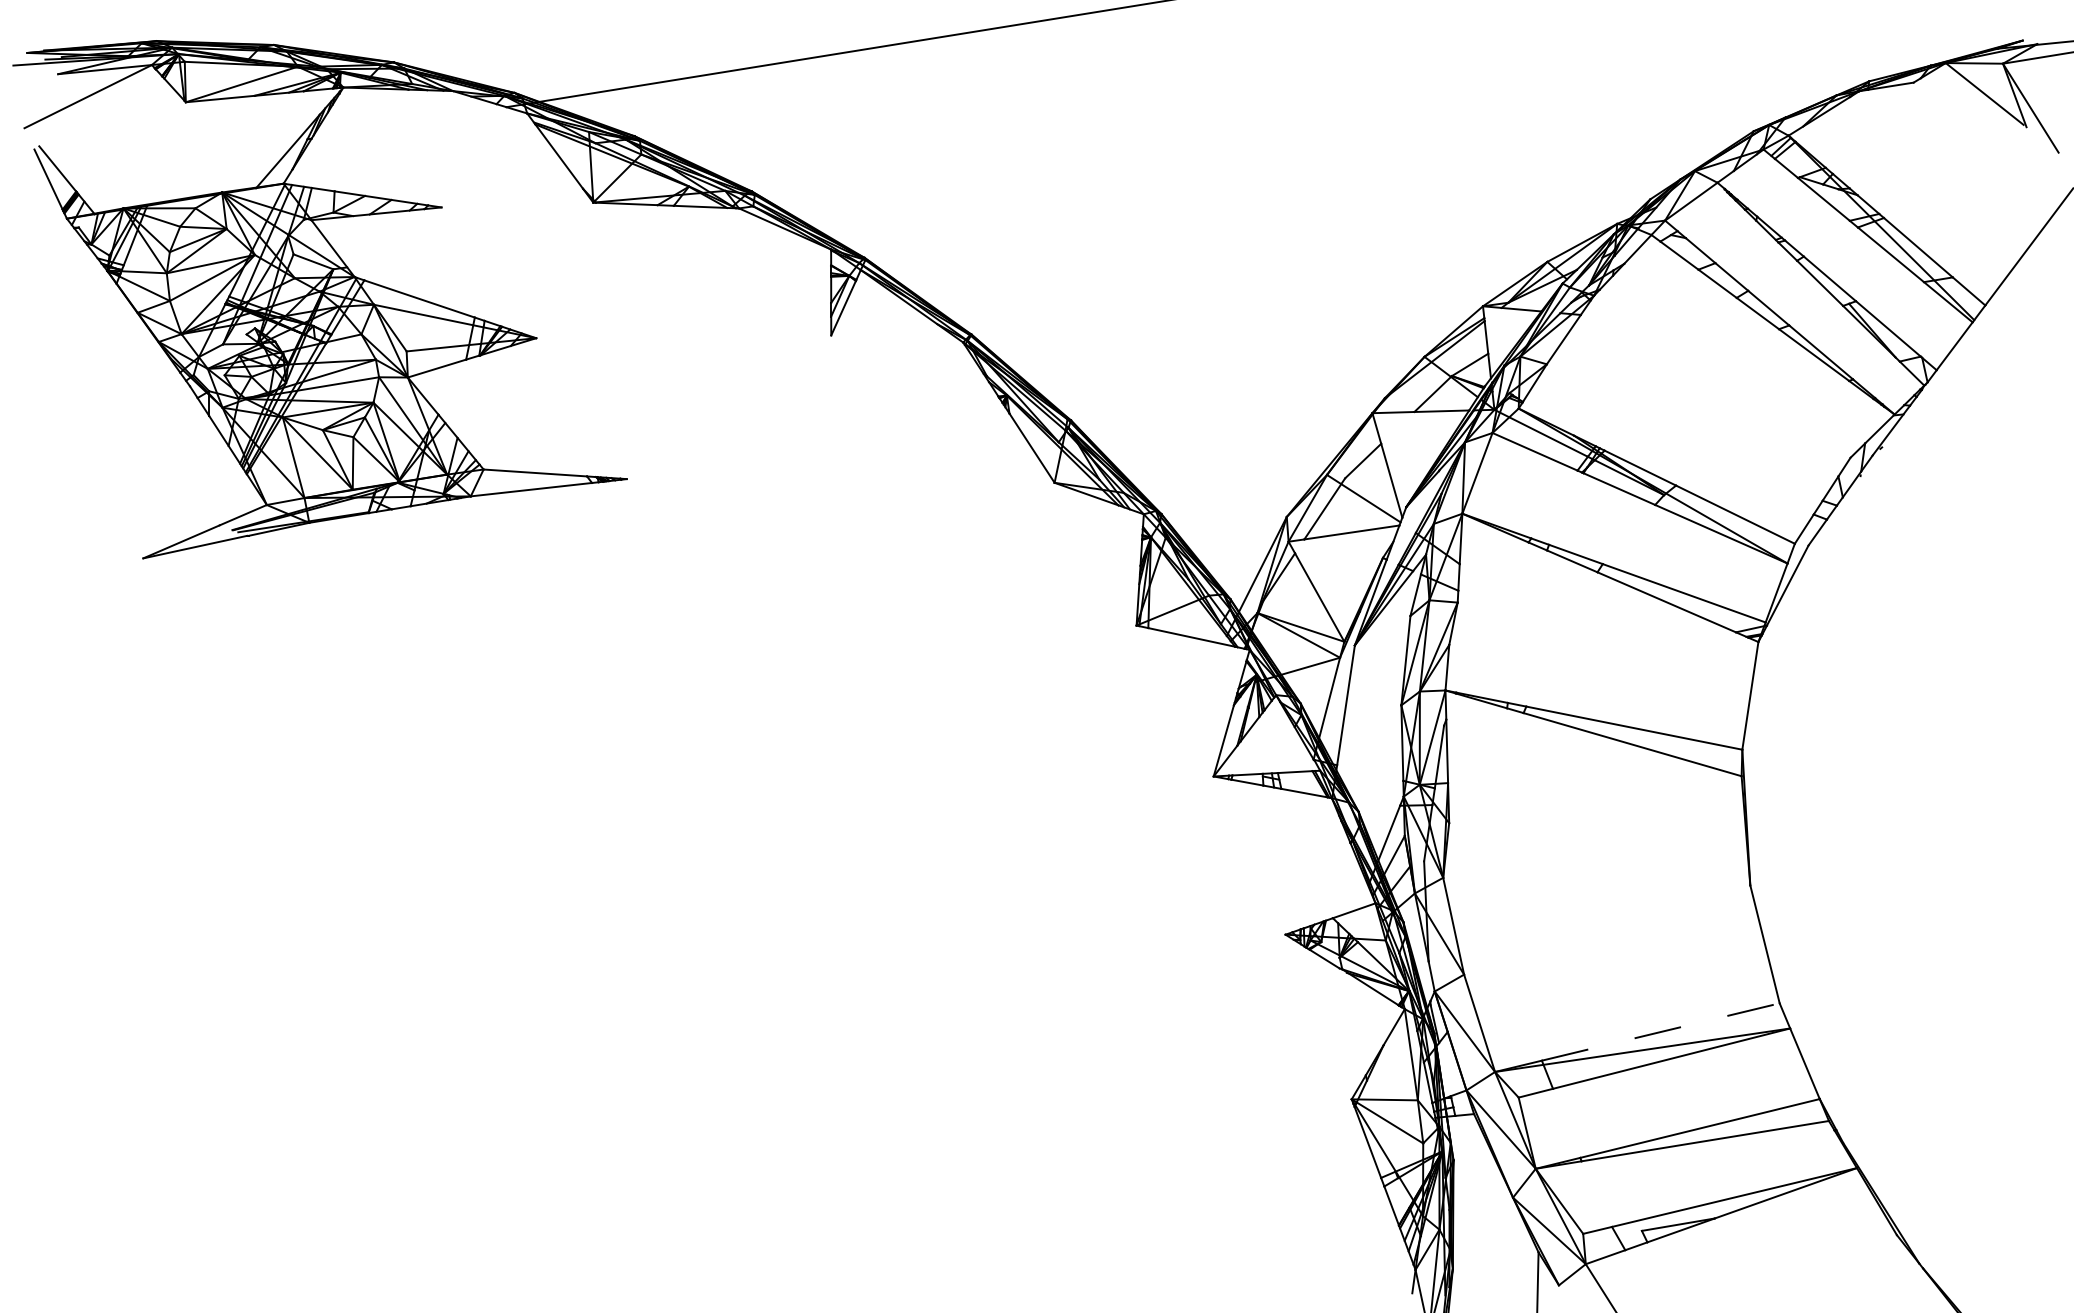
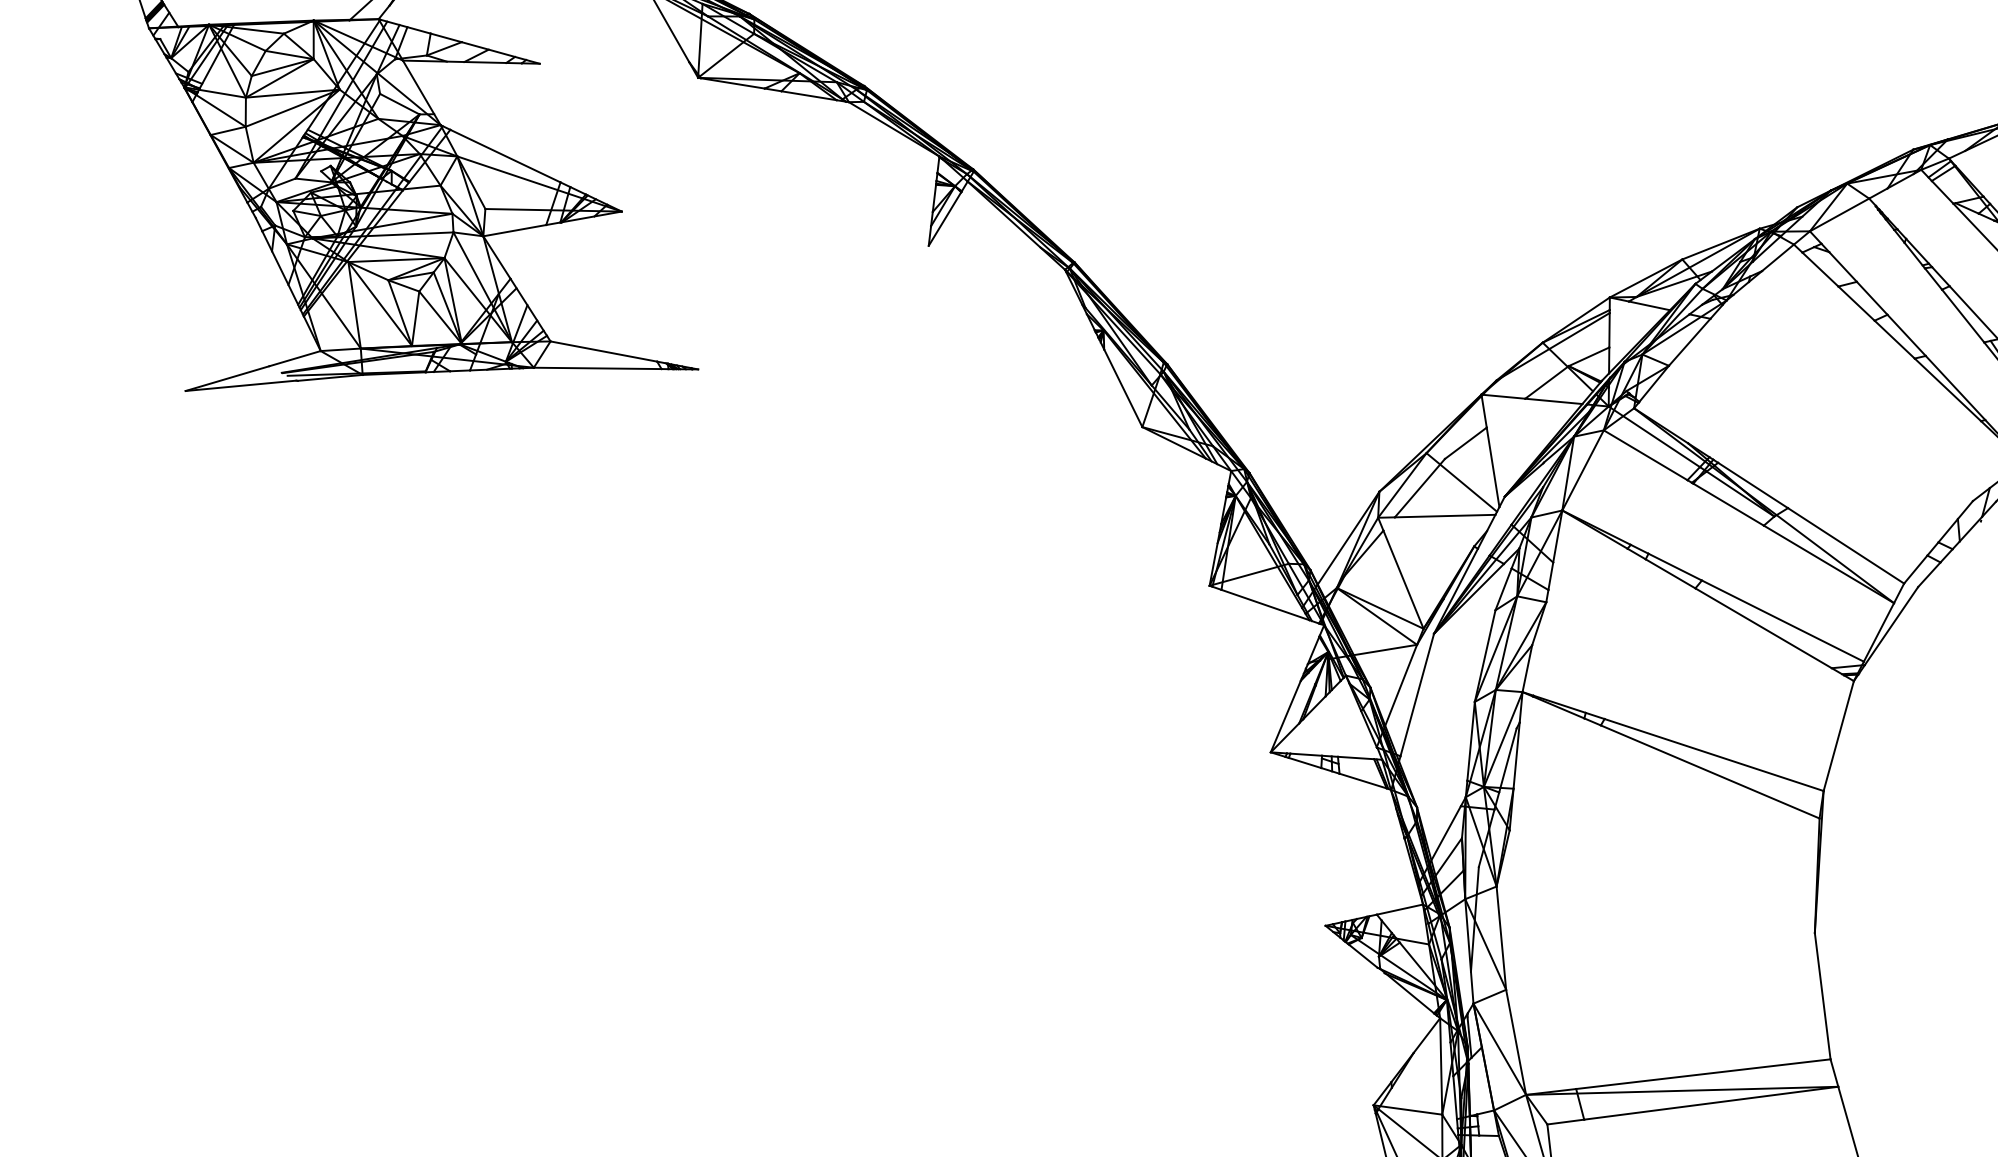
line: (1661, 1031) -> (1704, 1073), dashed -> solid

